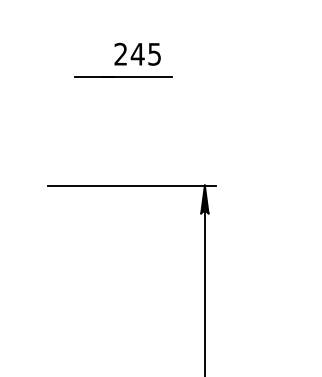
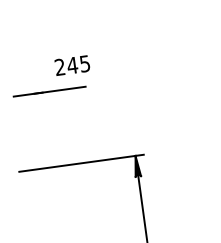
line: (123, 76) -> (49, 91), moved

